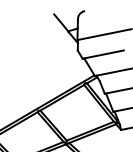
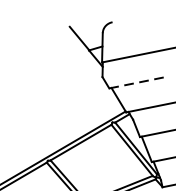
line: (103, 54) -> (138, 82), solid -> dashed

